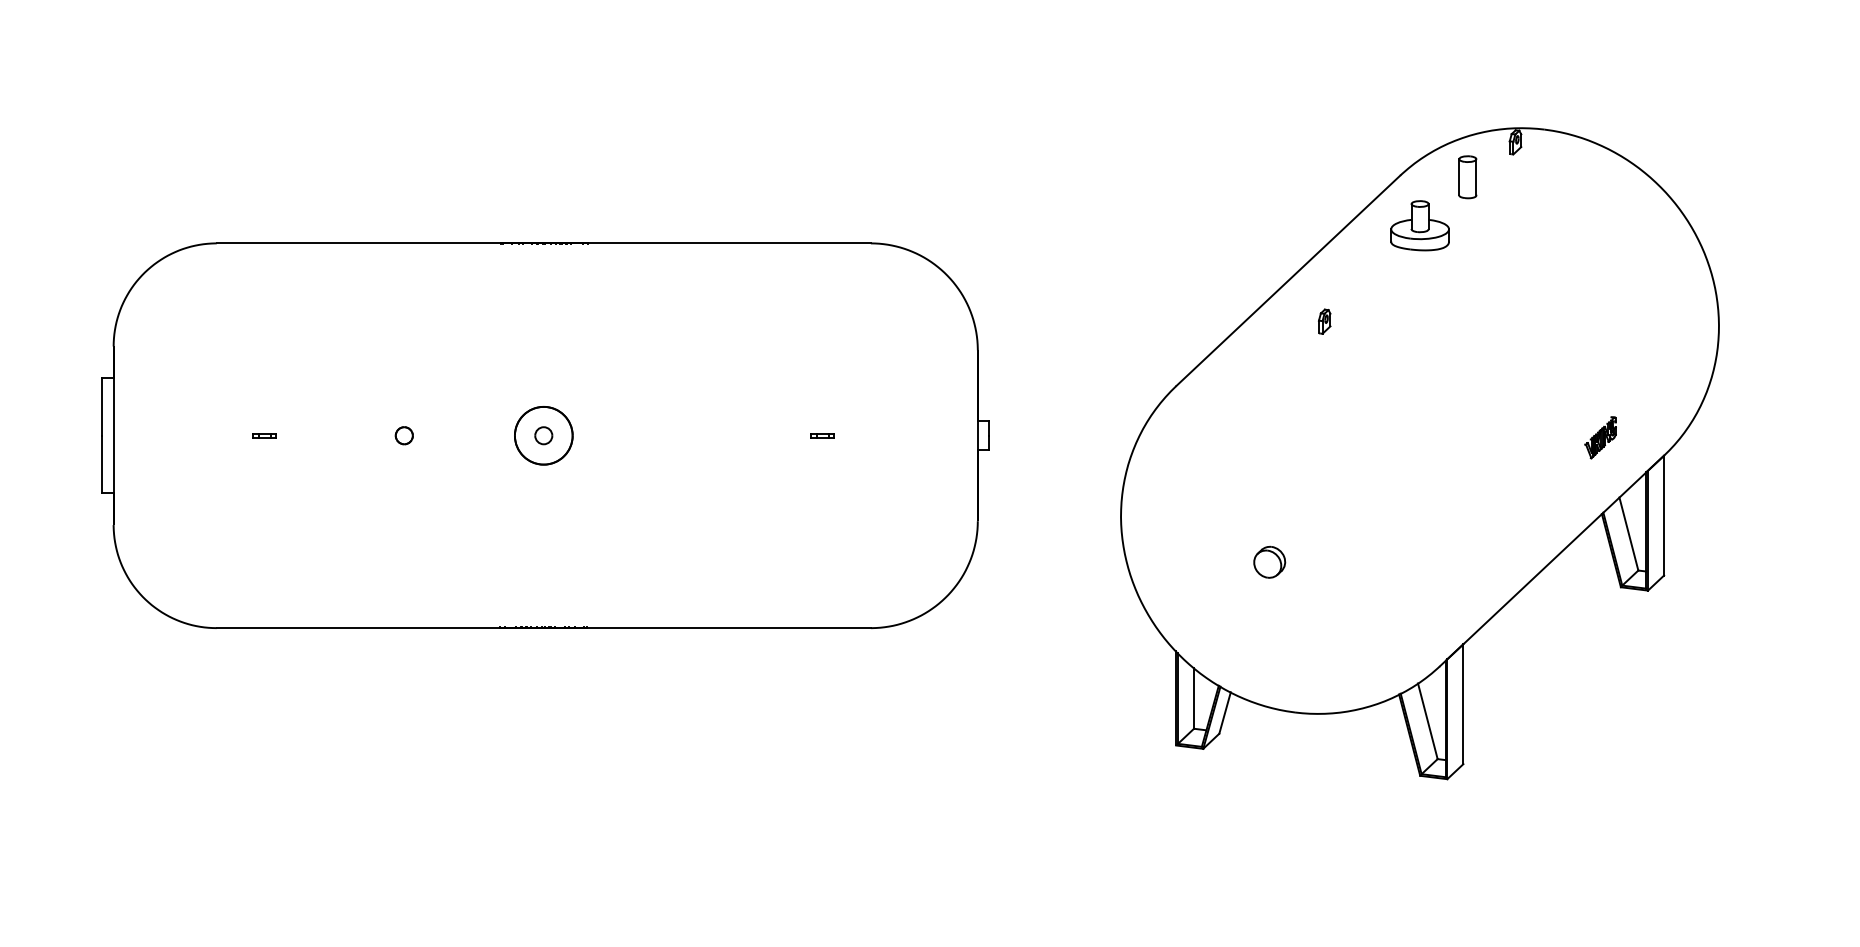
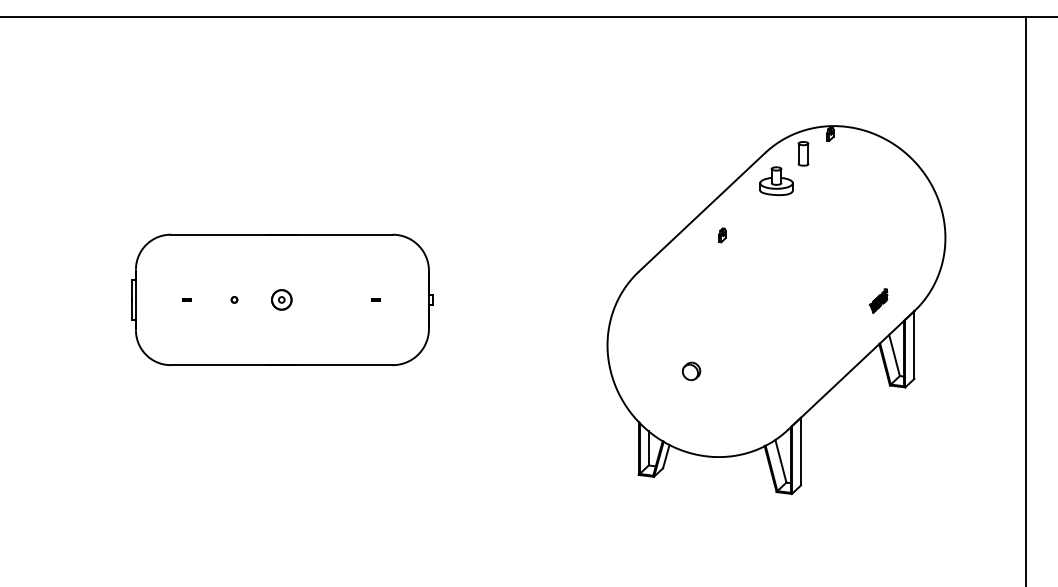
part: (545, 435) -> (282, 299), size x0.6

